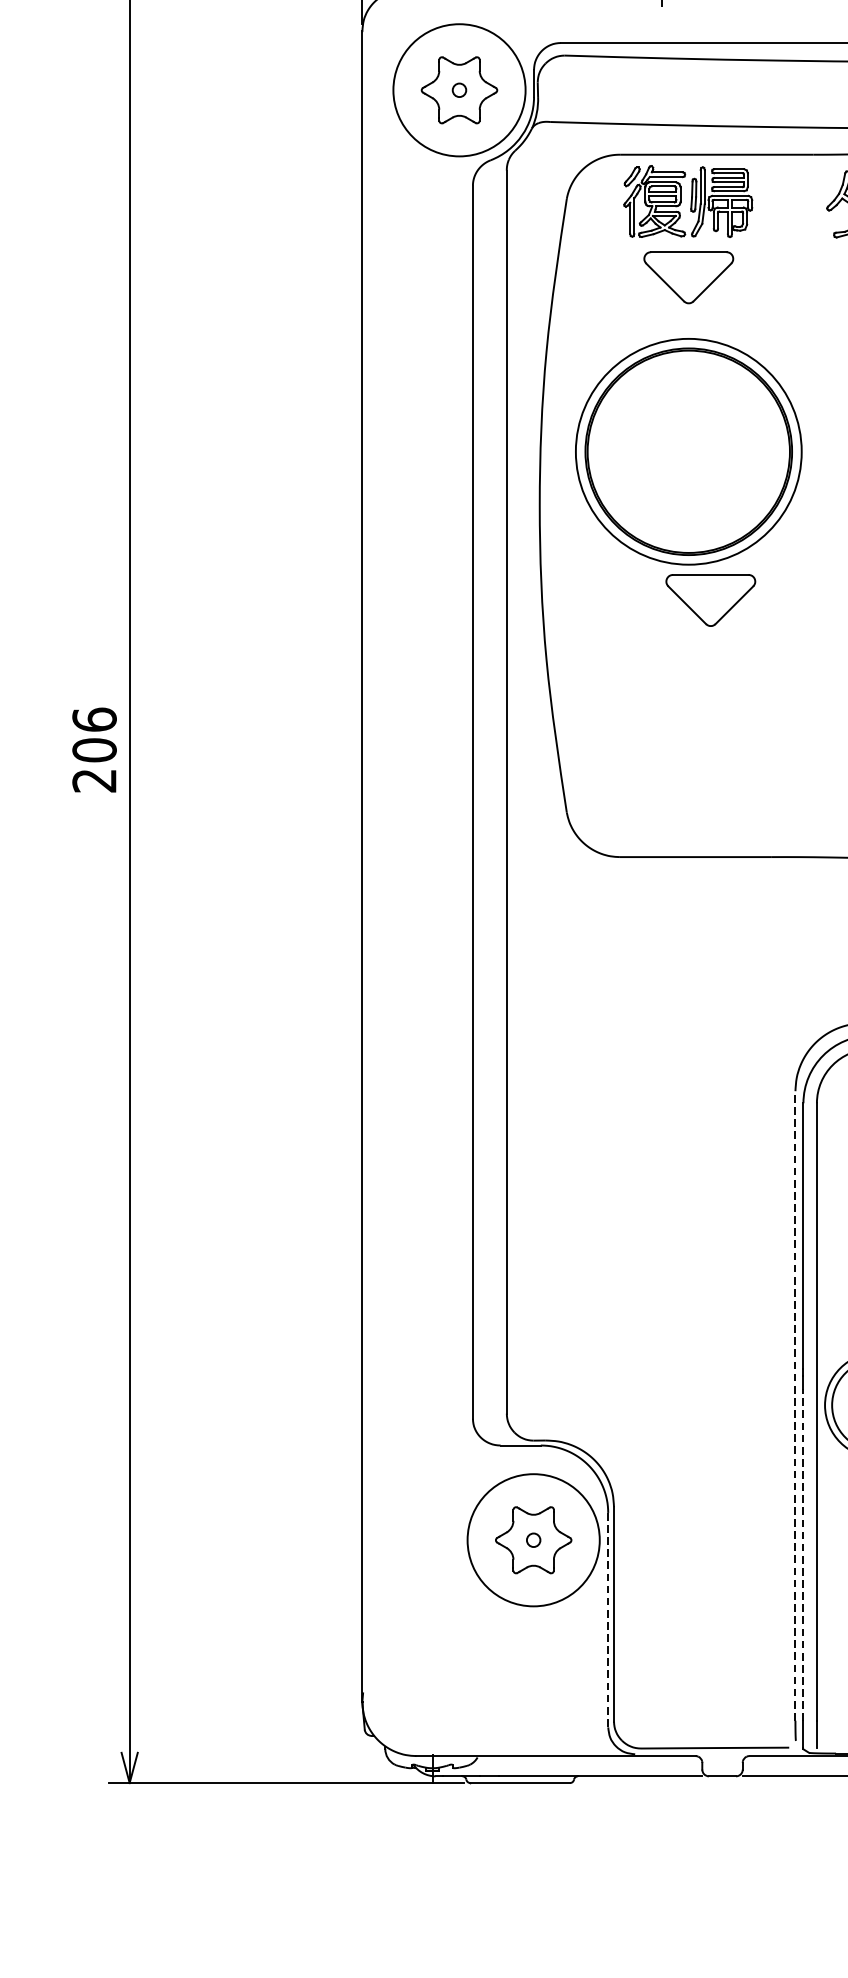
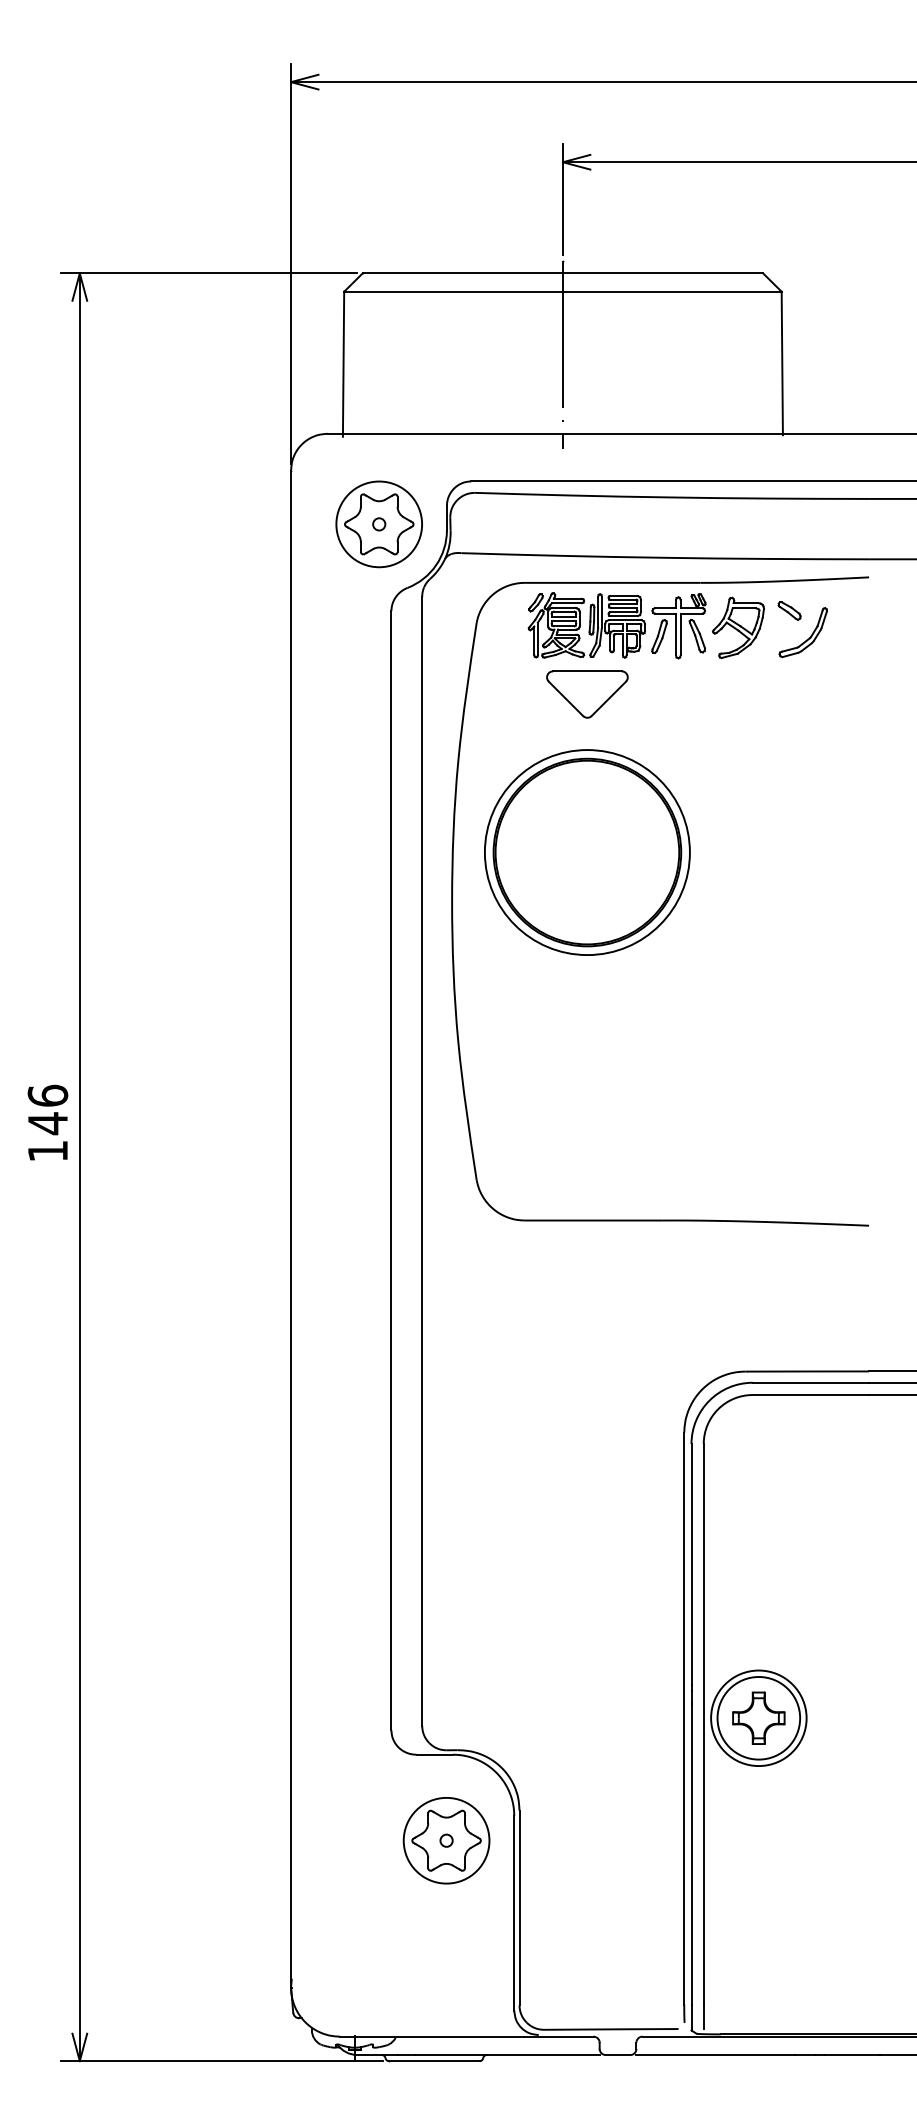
circle: (459, 90) -> (379, 524), size x0.71
part: (789, 202) -> (678, 626), added
part: (710, 600) -> (607, 987), removed
text: (94, 764) -> (47, 1136), 206 -> 146
line: (795, 1405) -> (684, 1718), dashed -> solid
circle: (533, 1540) -> (446, 1840), size x0.71
line: (803, 1555) -> (691, 1854), dashed -> solid
line: (608, 1620) -> (514, 1913), dashed -> solid

